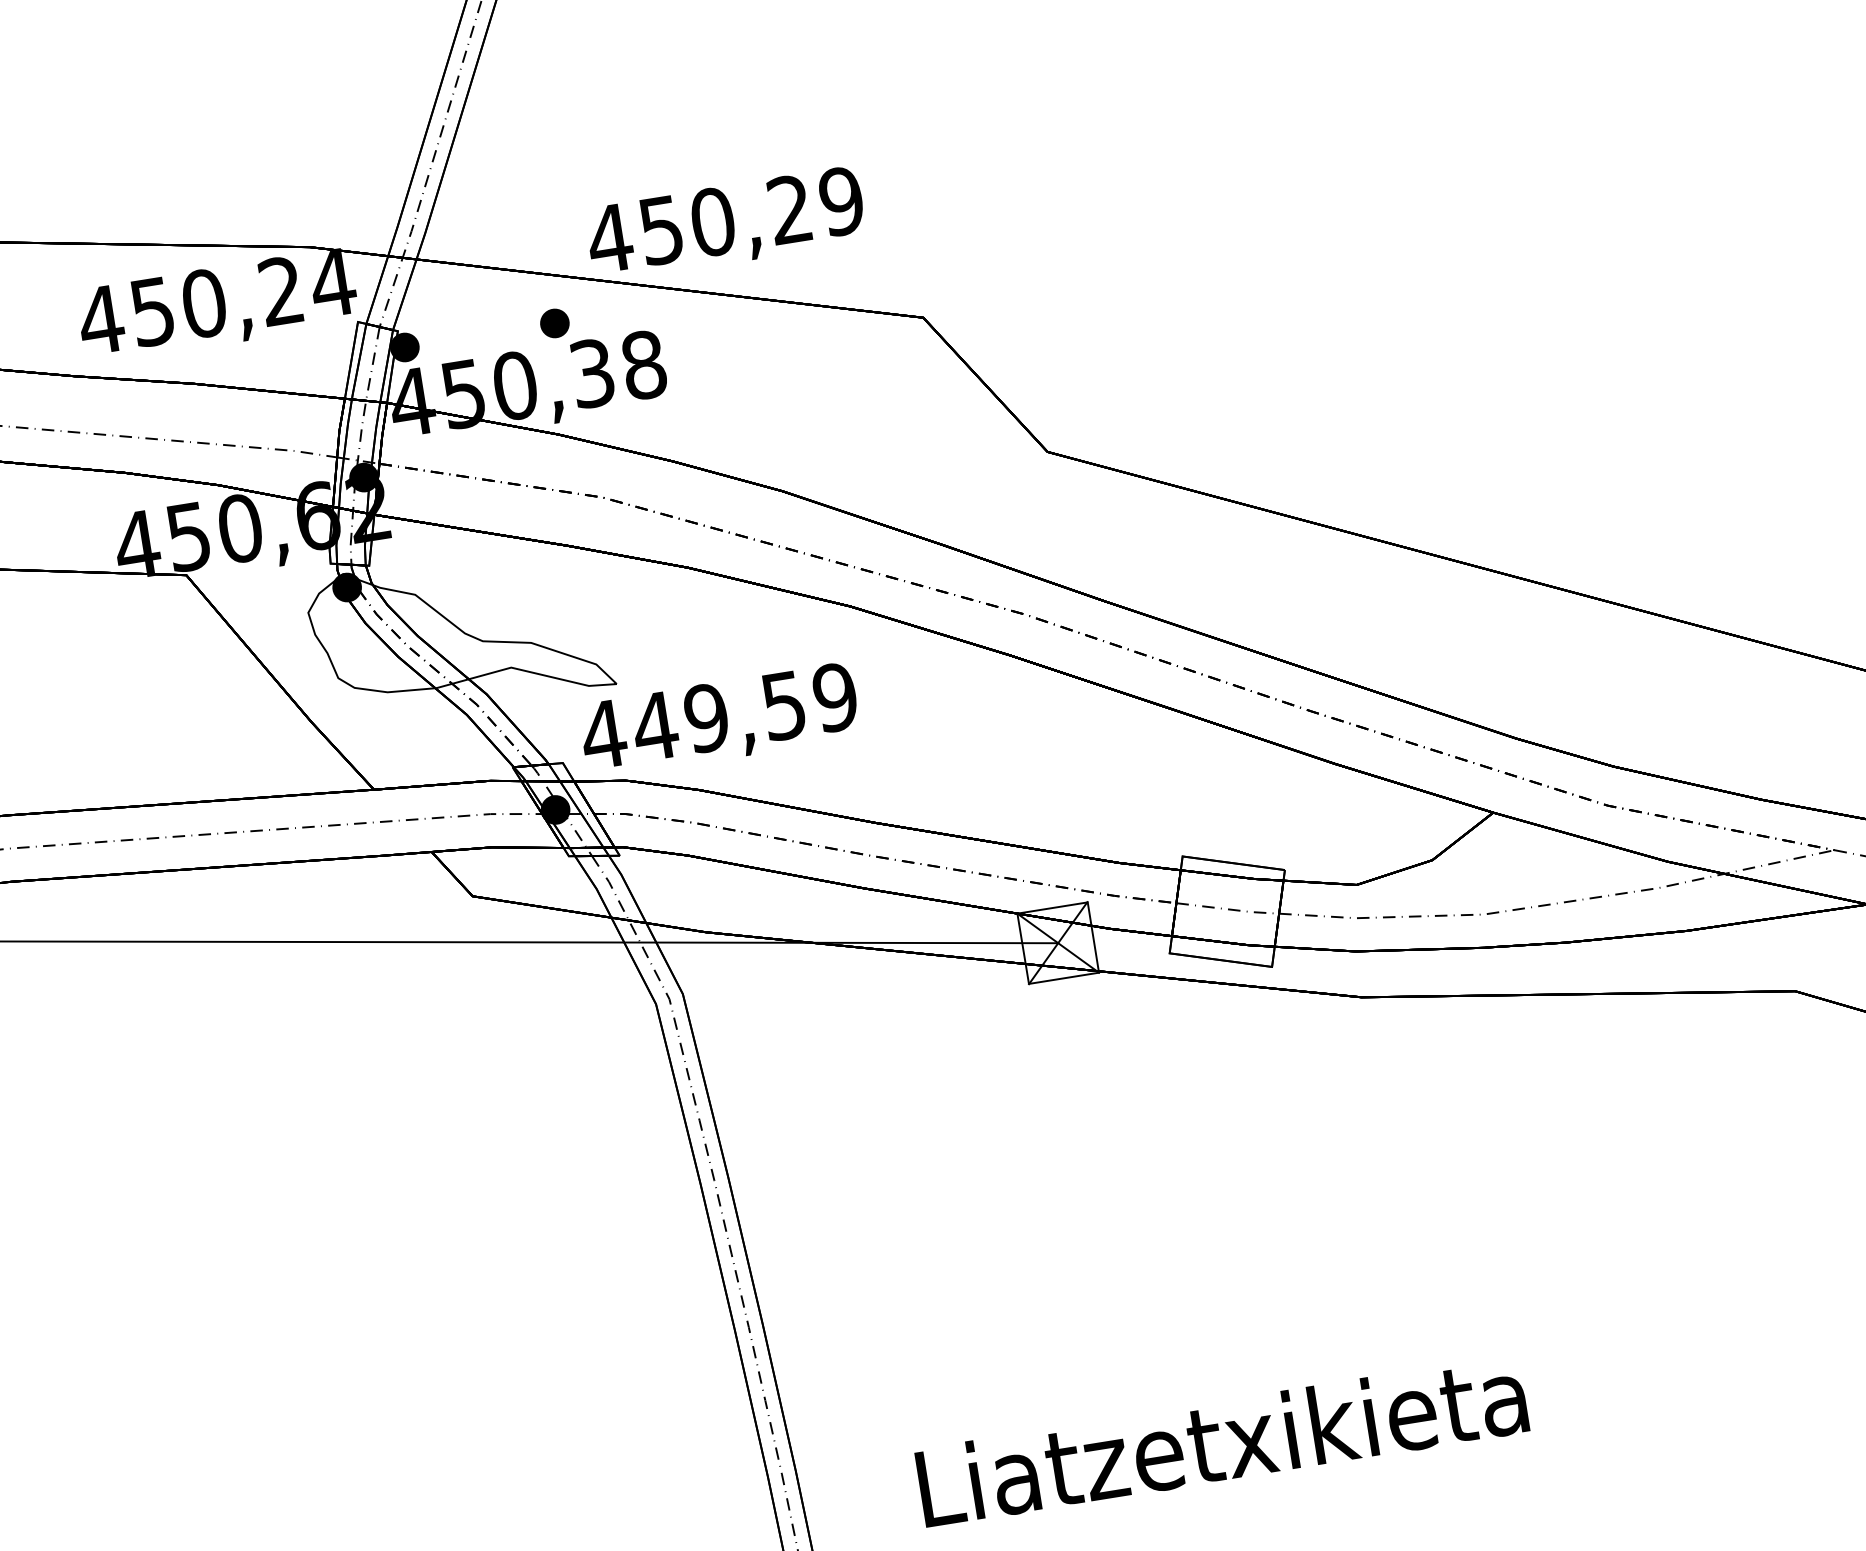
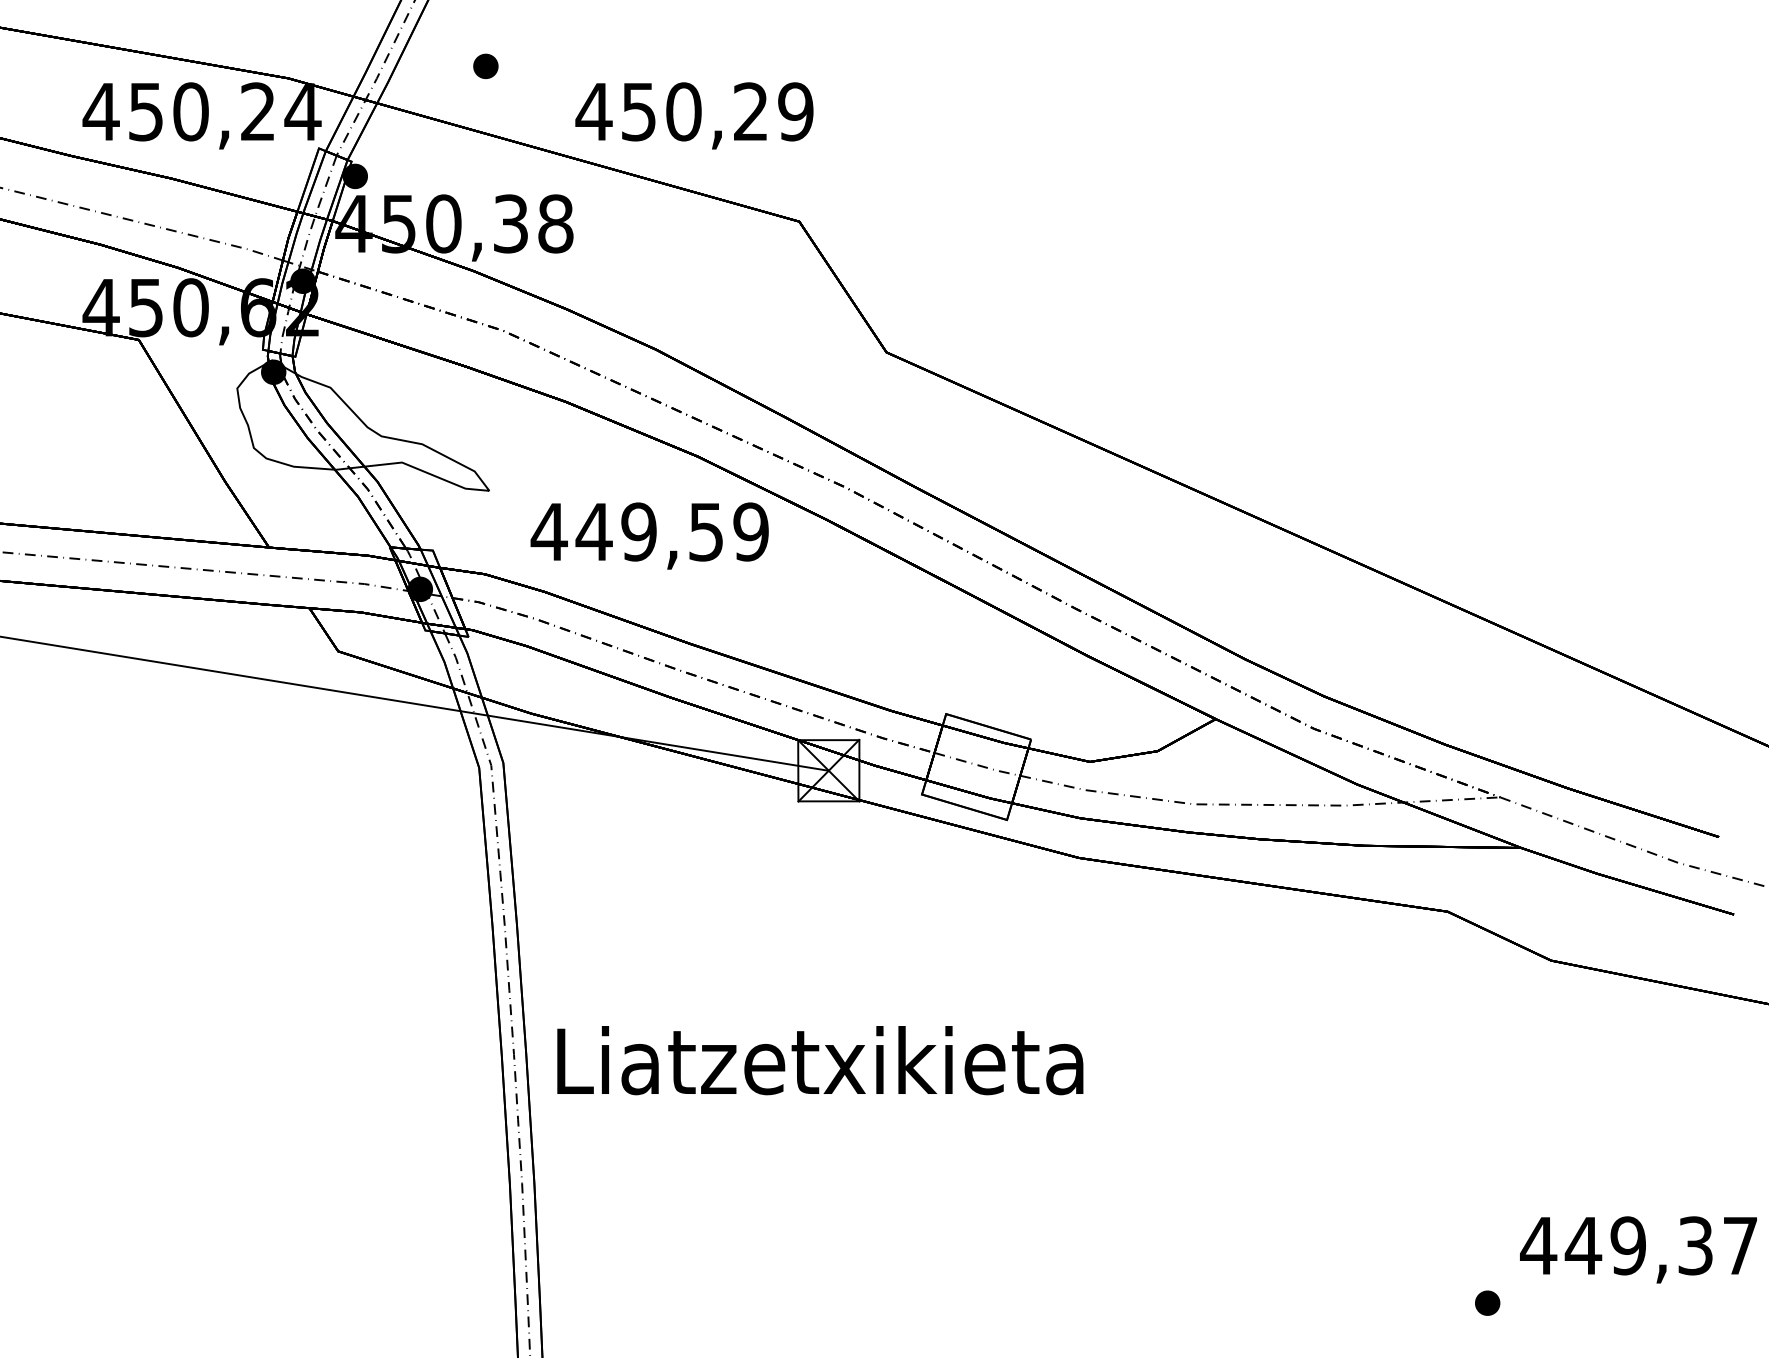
text: (725, 224) -> (694, 115), moved
part: (554, 322) -> (485, 65), moved
text: (719, 720) -> (649, 535), moved
text: (1222, 1440) -> (820, 1060), moved

